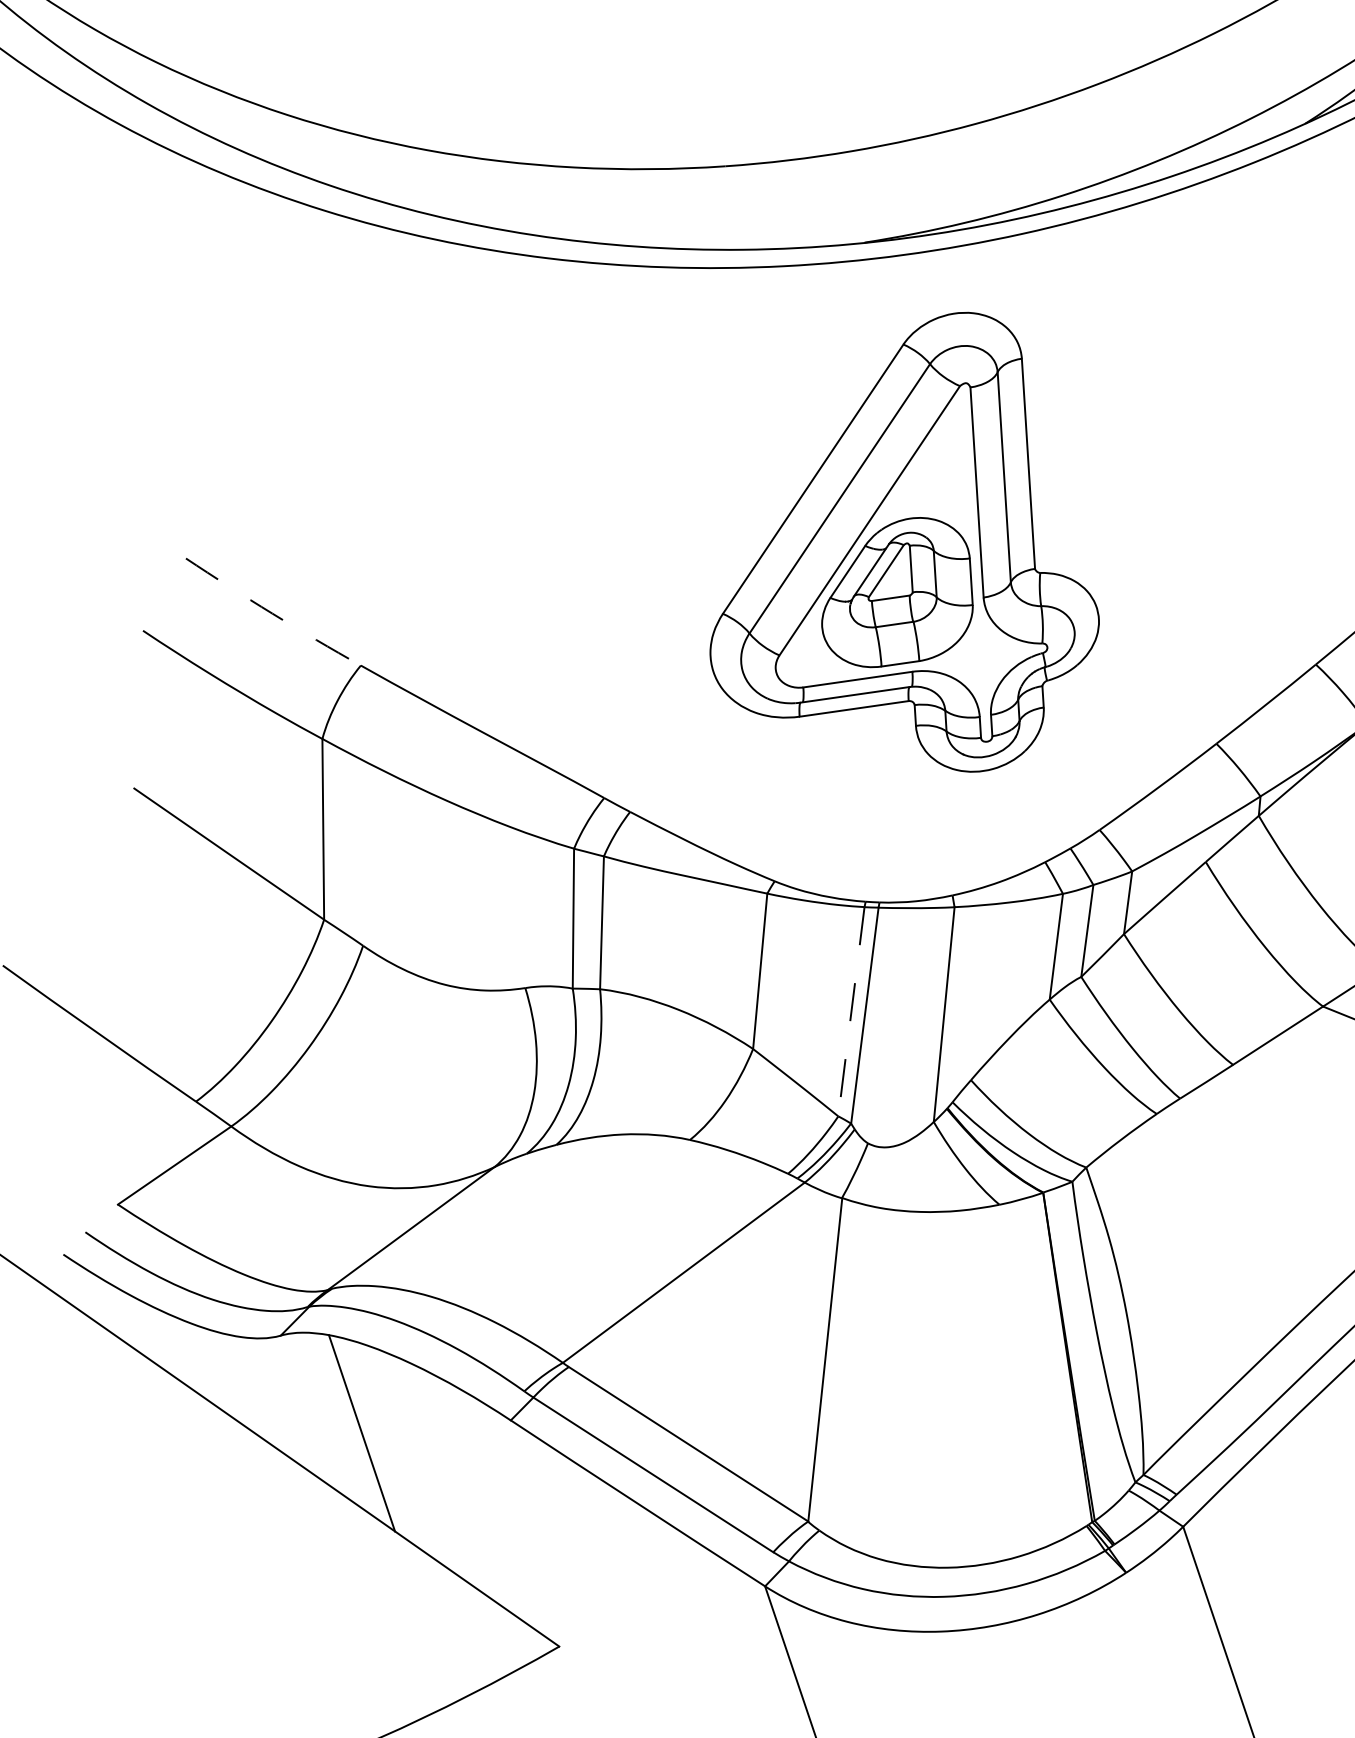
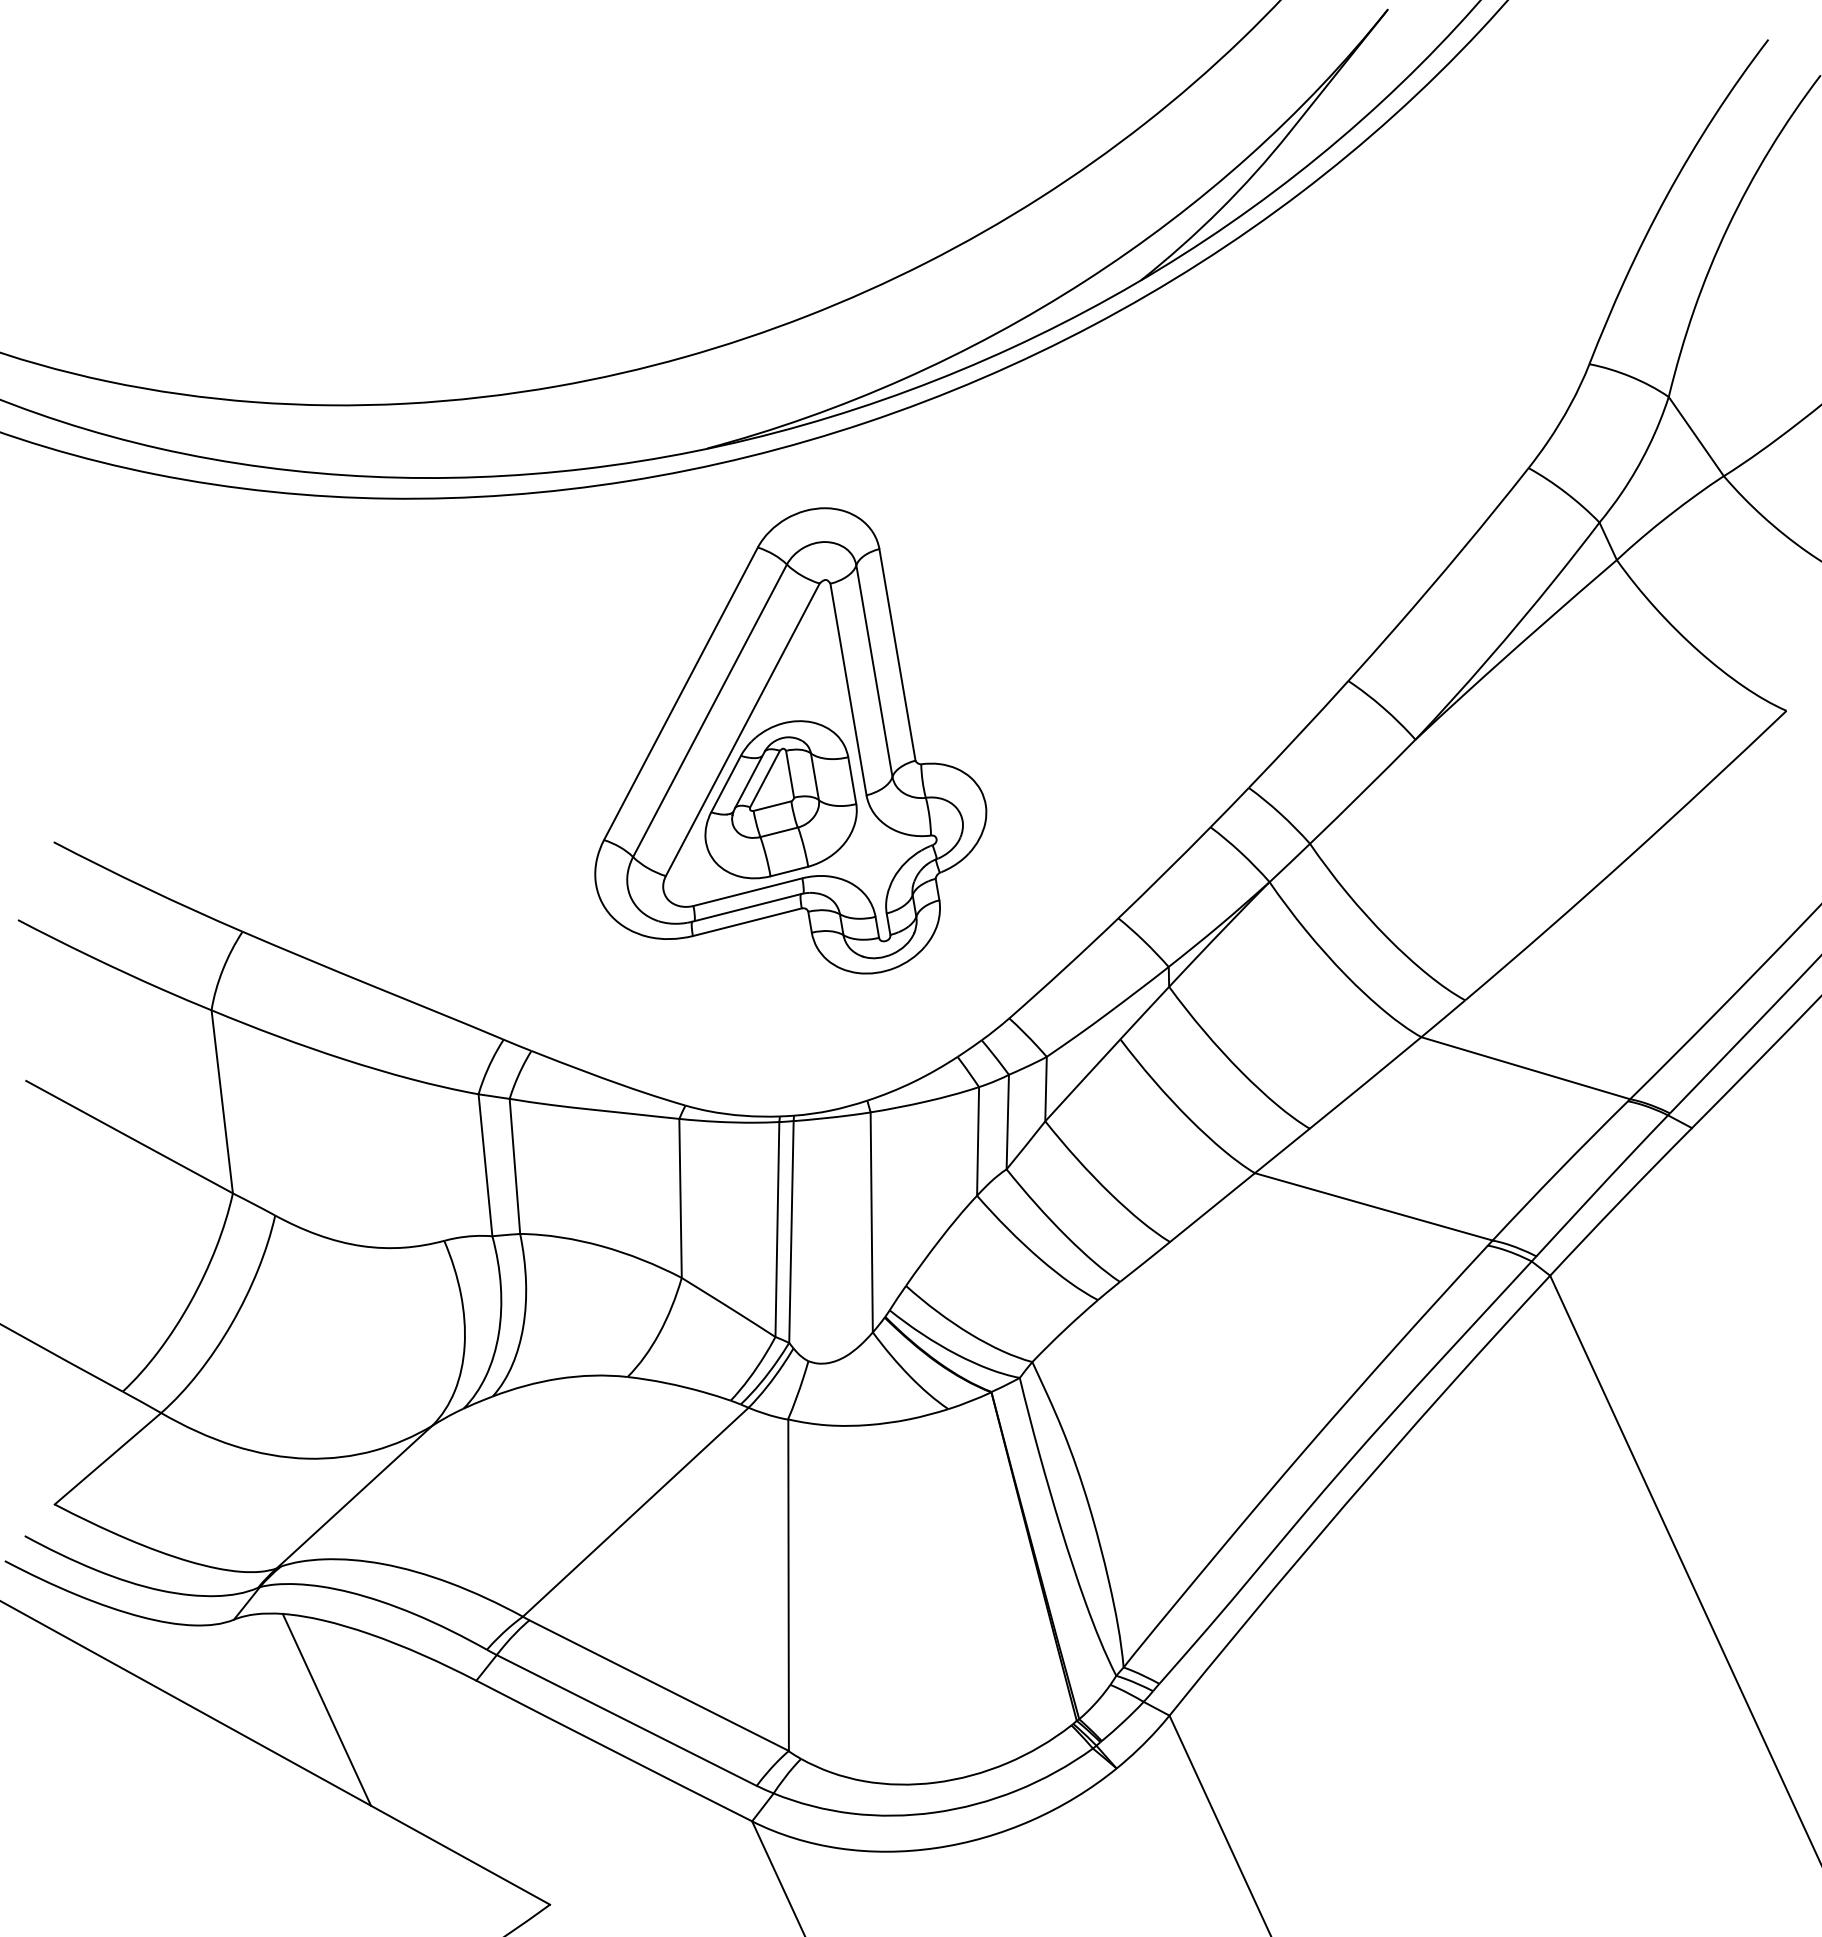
arc: (272, 613) -> (147, 888), dashed -> solid
line: (851, 1012) -> (777, 1230), dashed -> solid

